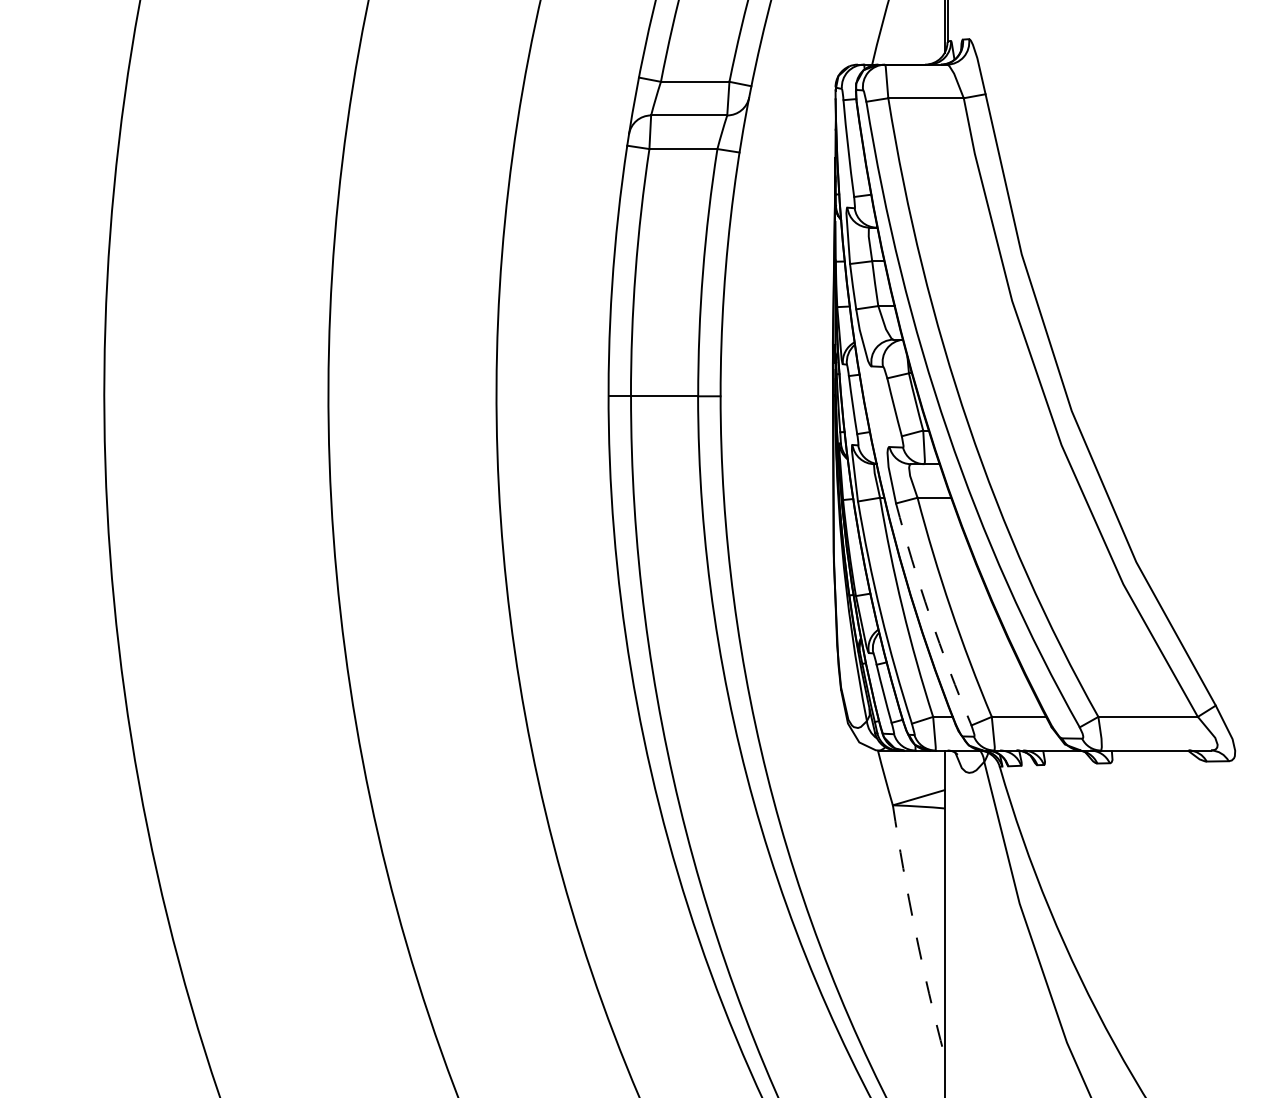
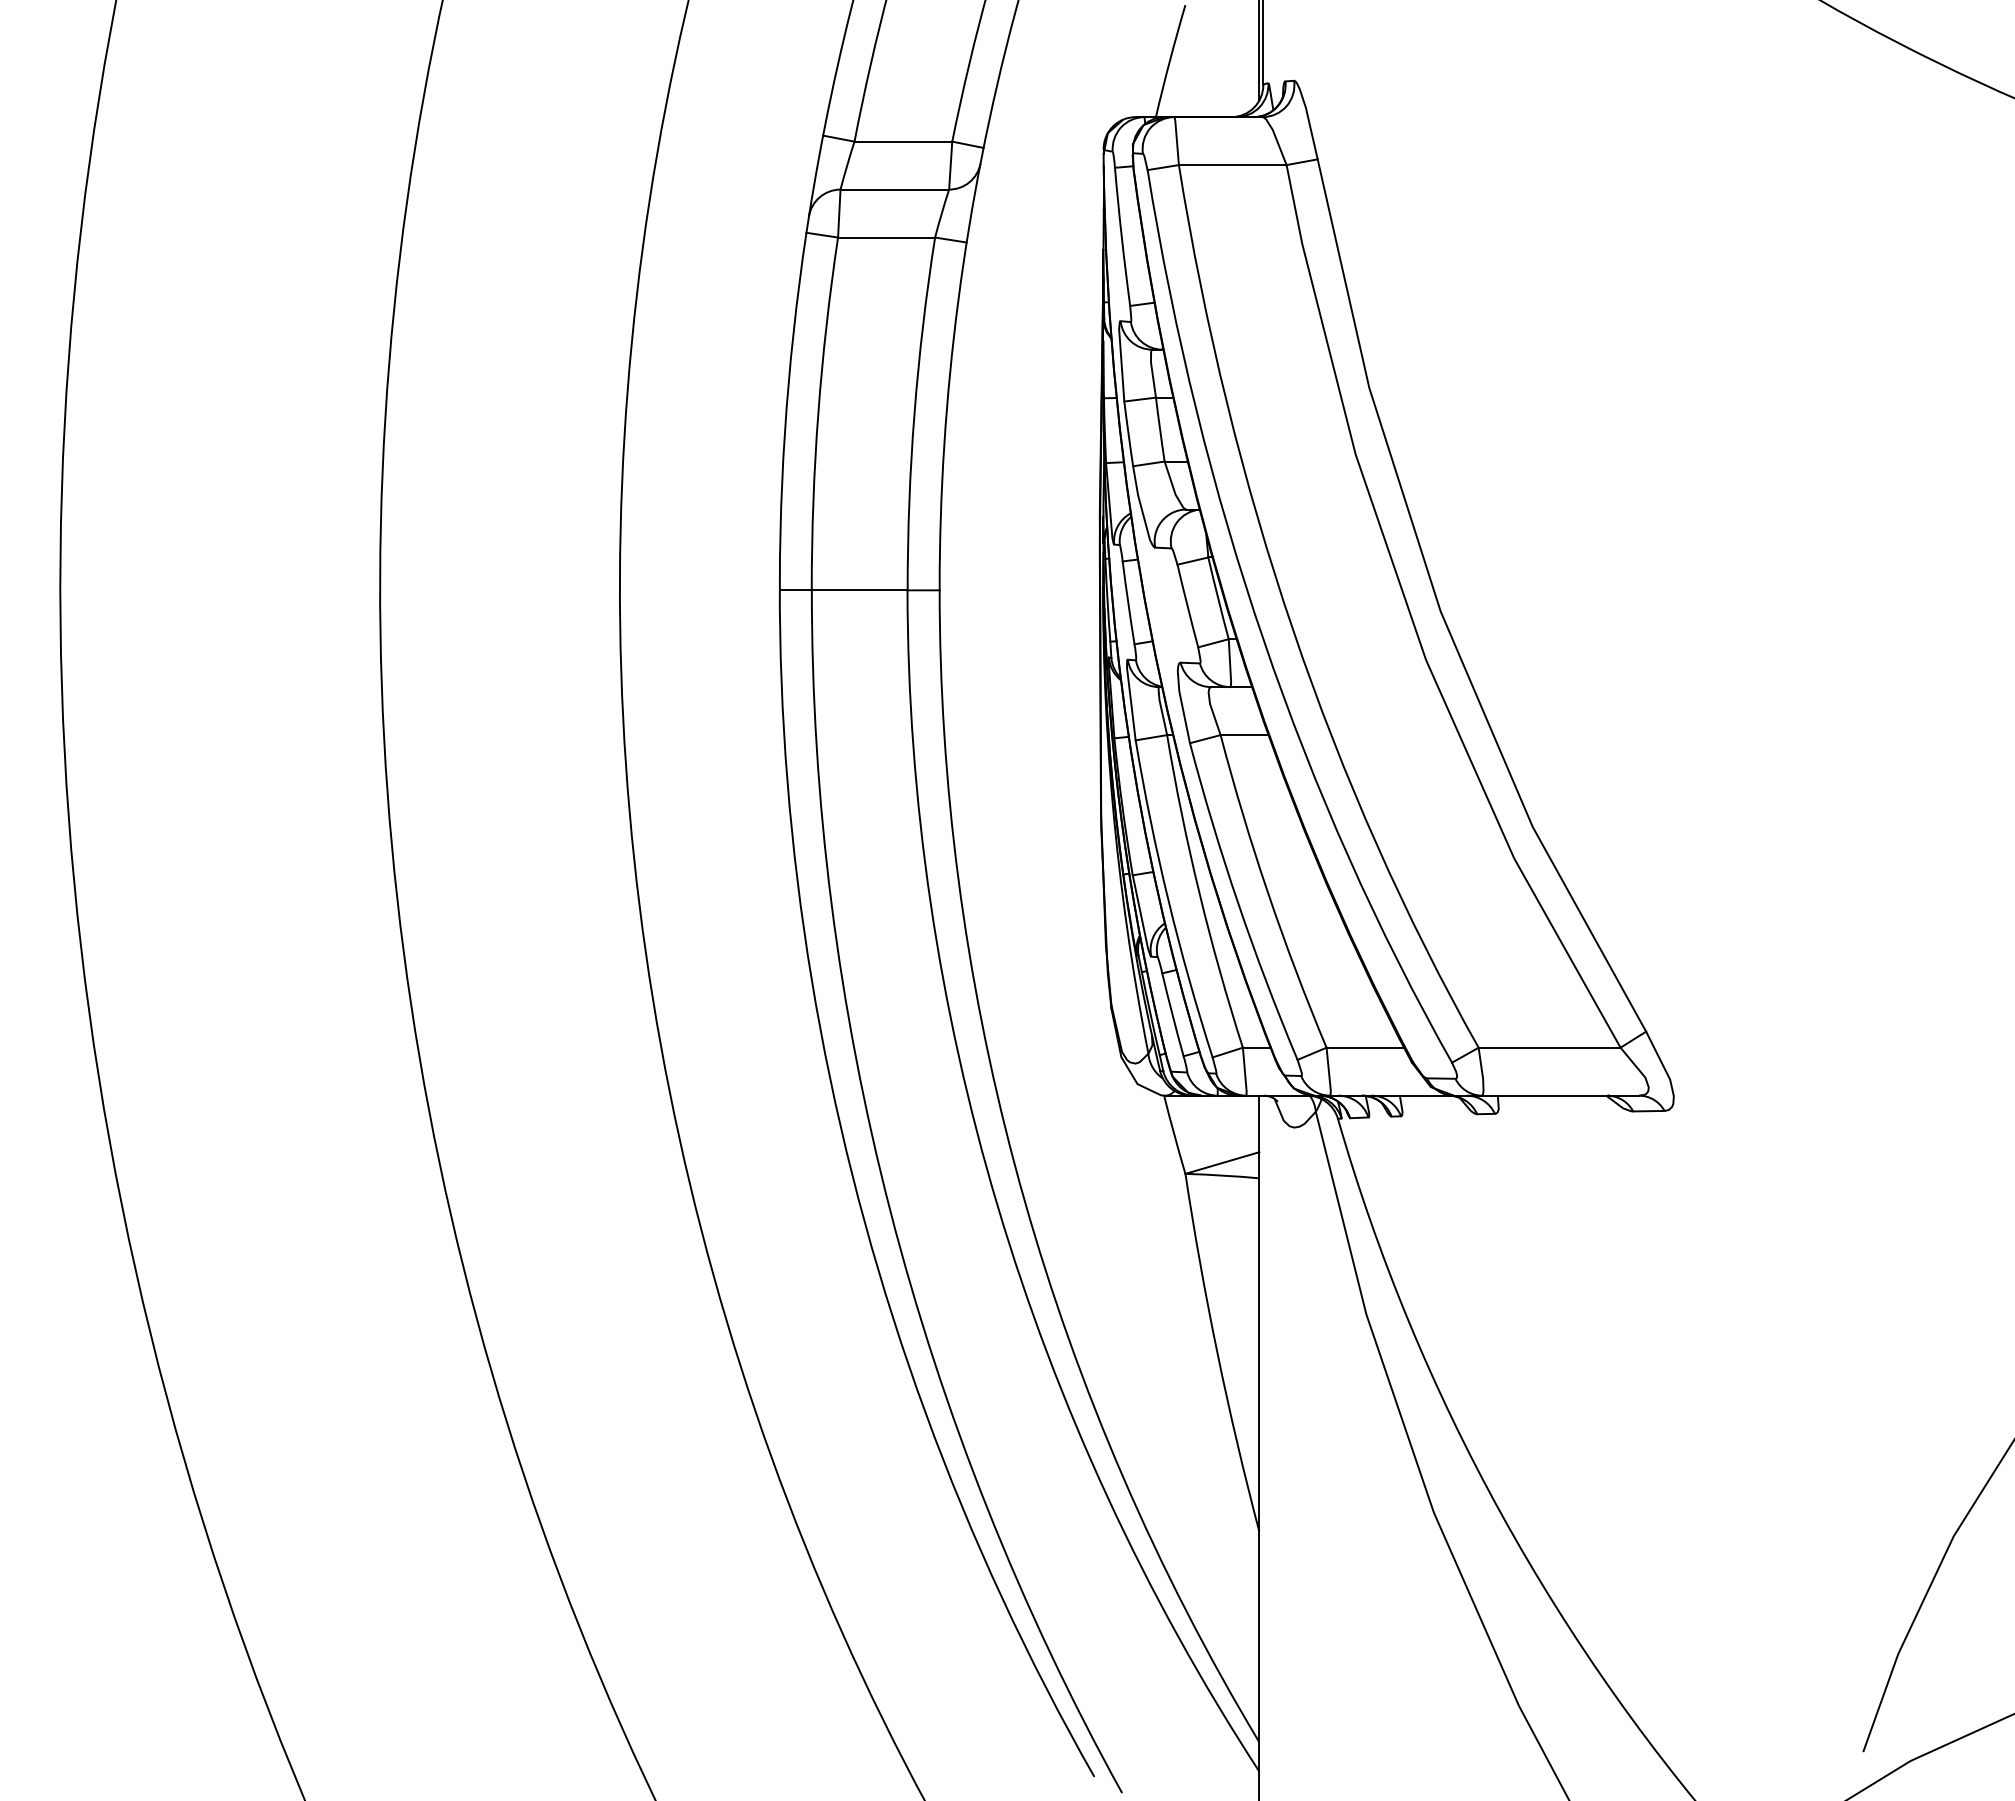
arc: (930, 615) -> (1238, 903), dashed -> solid
arc: (915, 931) -> (1217, 1353), dashed -> solid

